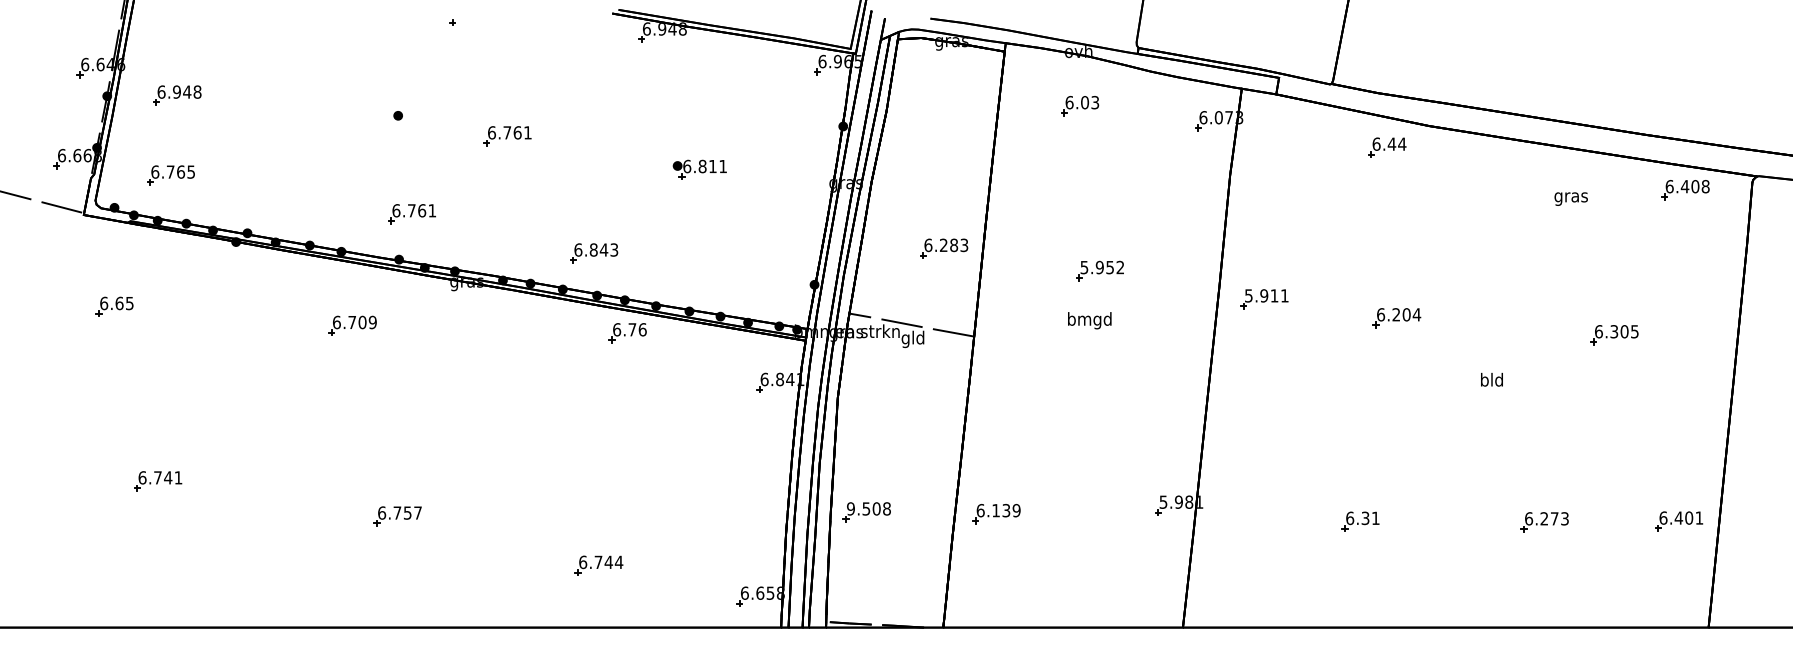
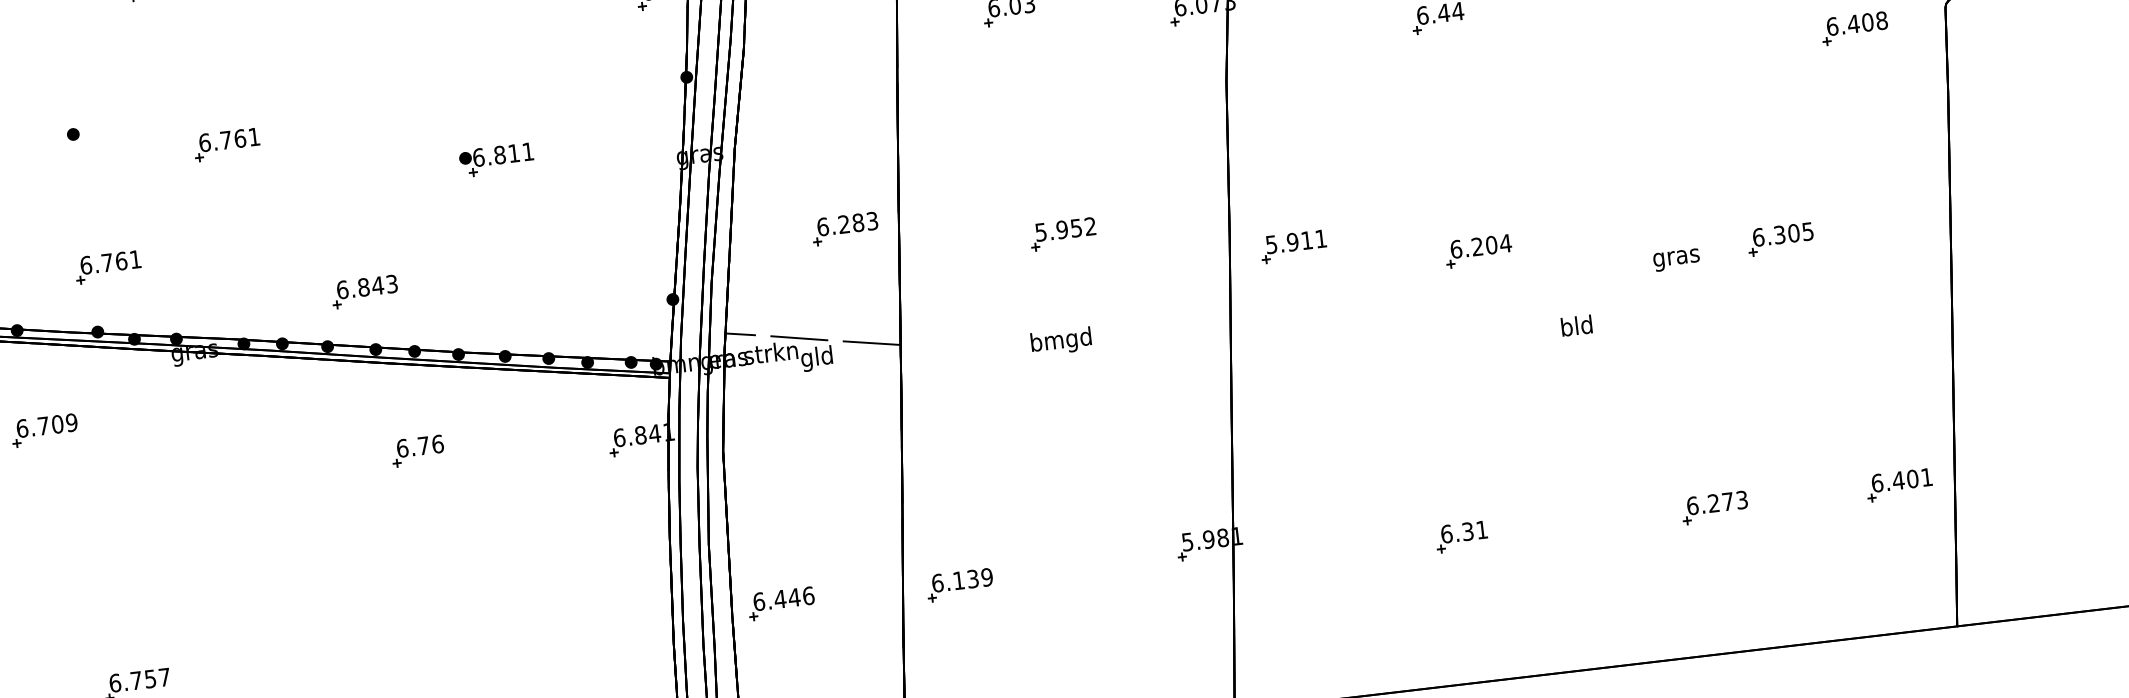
text: (1570, 198) -> (1675, 259), moved
text: (1089, 320) -> (1060, 341), moved
part: (627, 333) -> (417, 451), moved
text: (1491, 379) -> (1576, 325), moved
text: (869, 508) -> (784, 598), 9.508 -> 6.446

